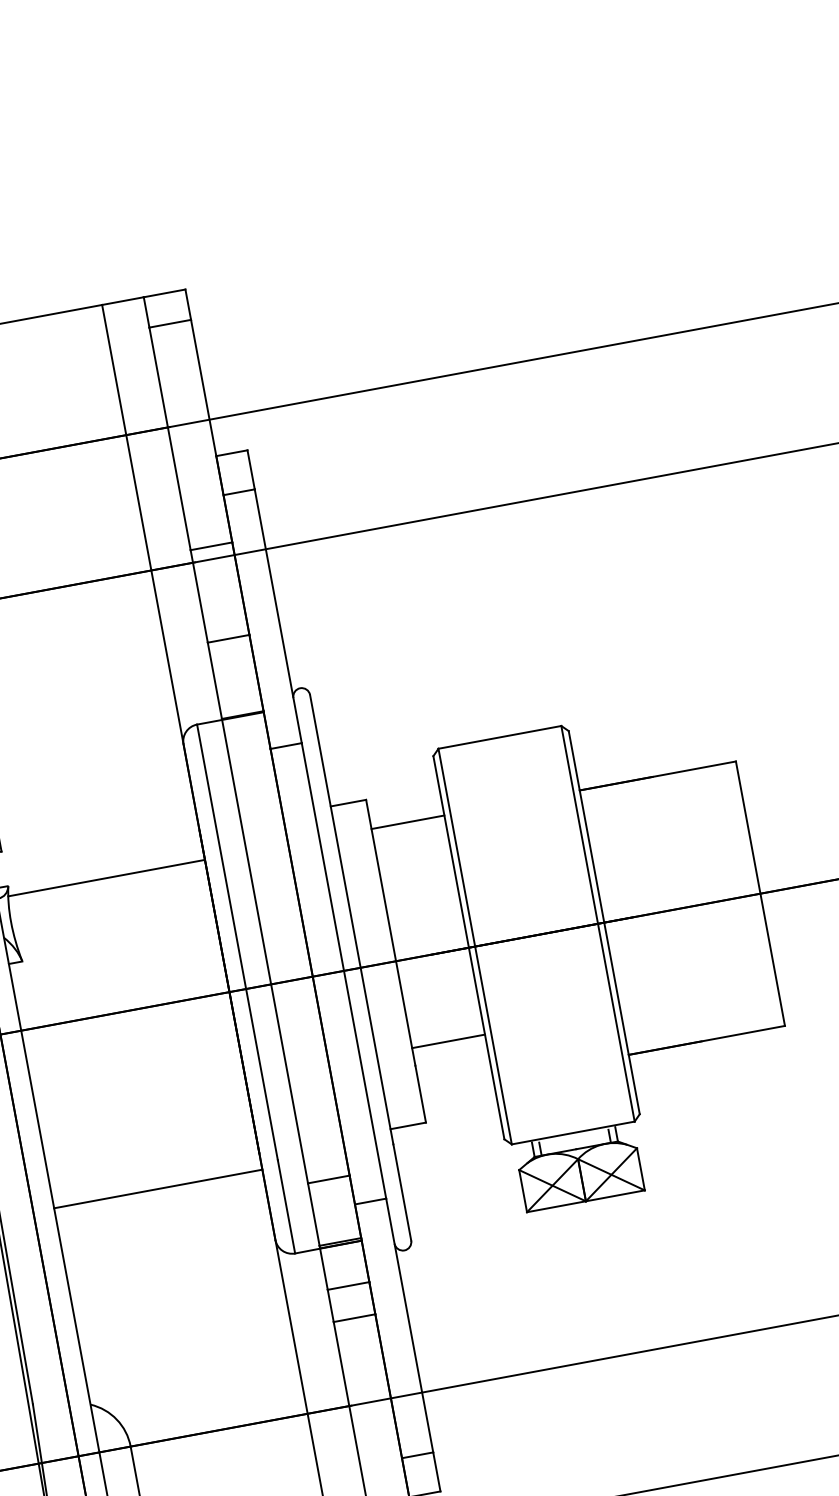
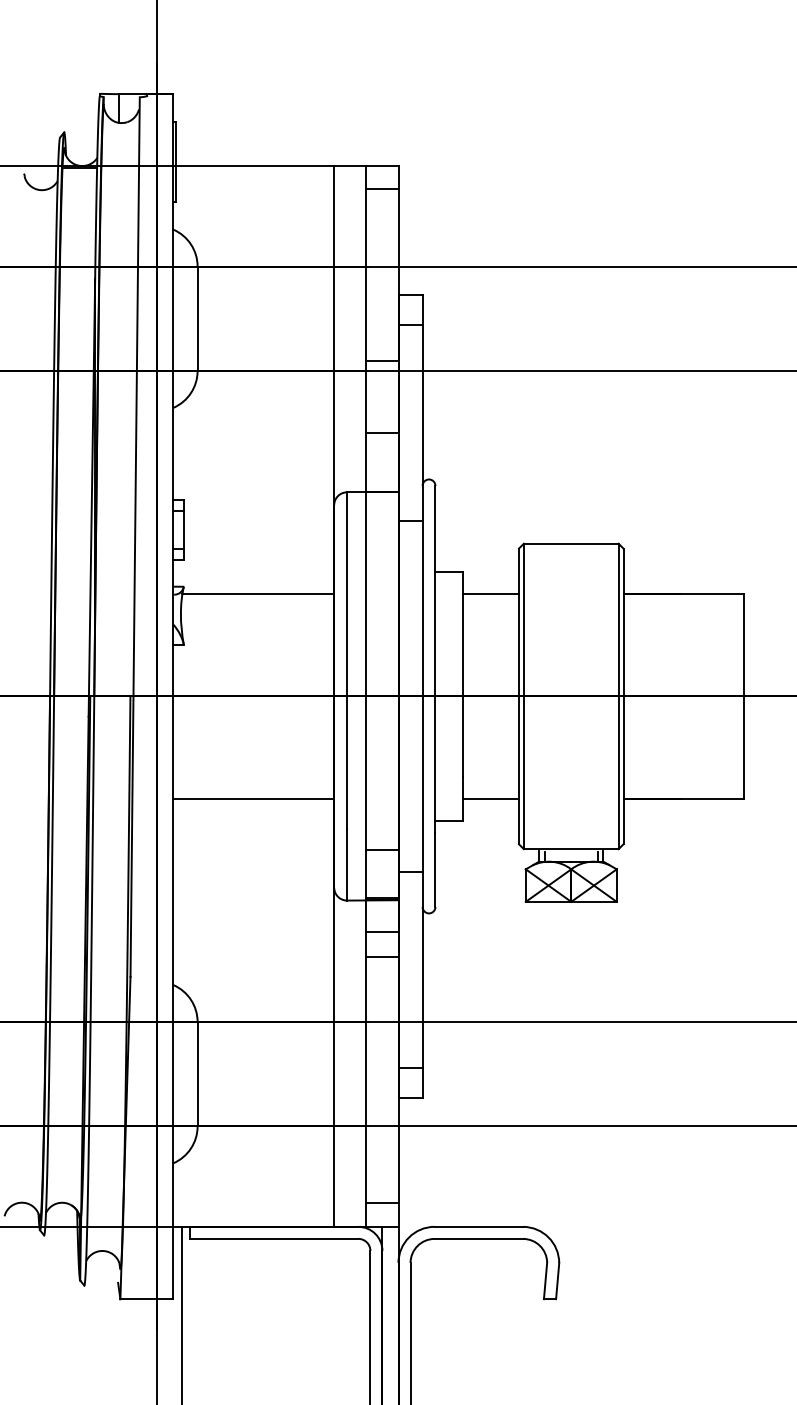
line: (448, 1041) -> (490, 798), moved
line: (157, 1189) -> (253, 798), moved

